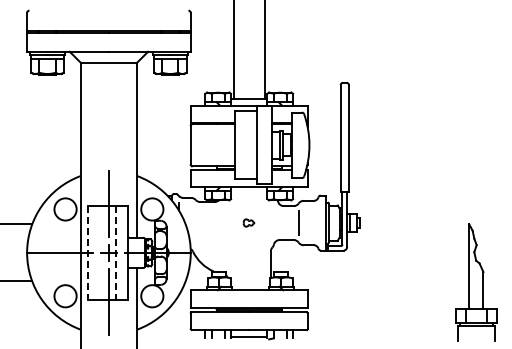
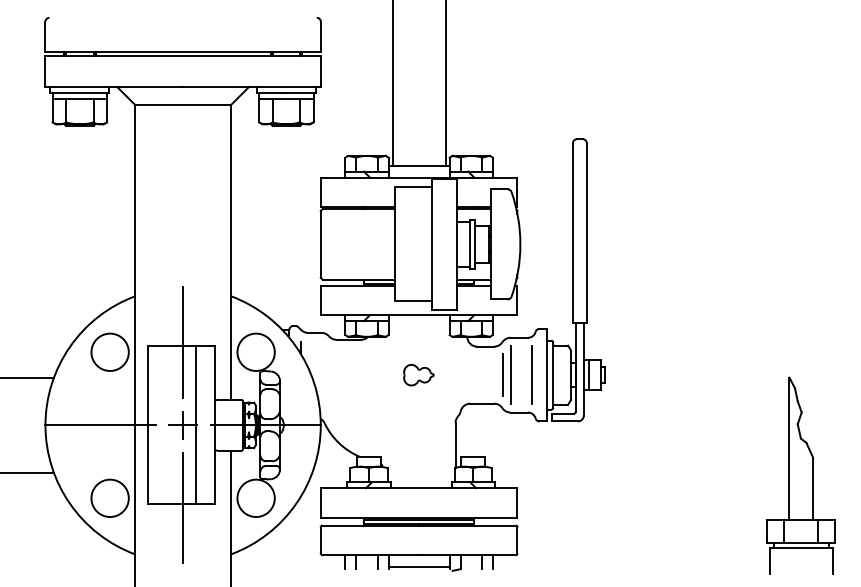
part: (248, 222) -> (417, 374), size x1.67
line: (303, 222) -> (510, 374), added
line: (316, 222) -> (532, 374), added
line: (87, 253) -> (147, 426), dashed -> solid
line: (116, 253) -> (195, 426), dashed -> solid

